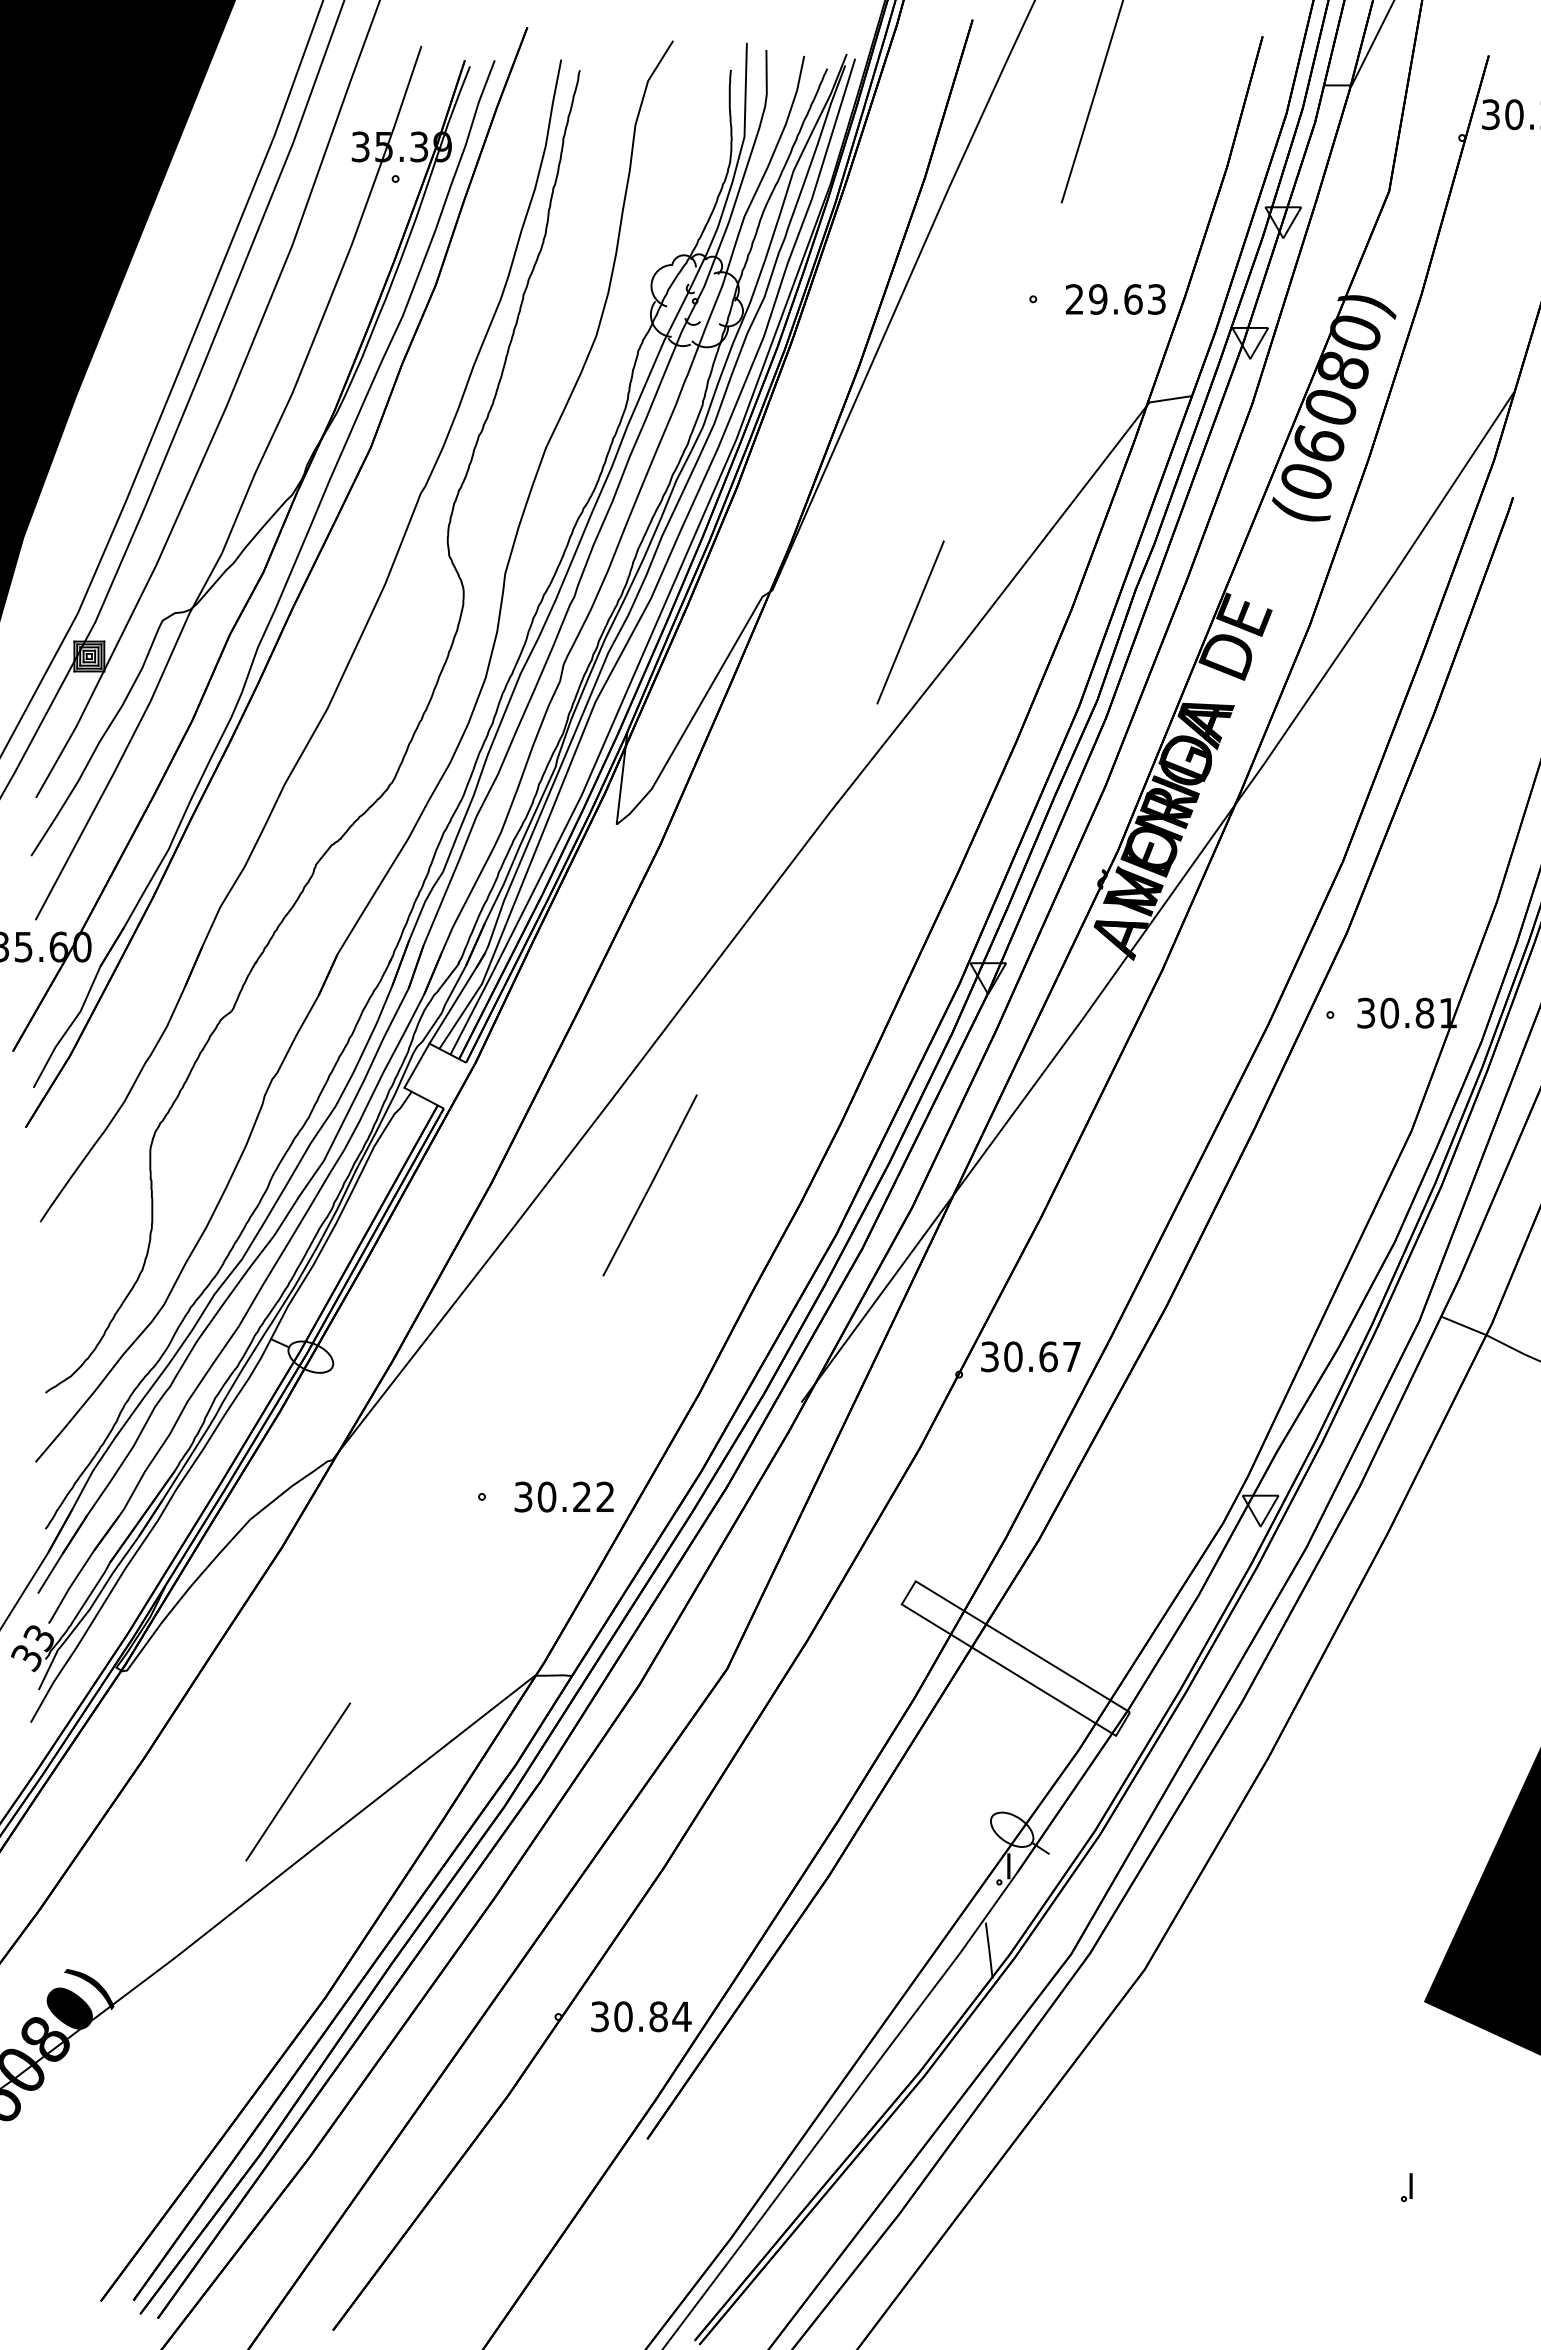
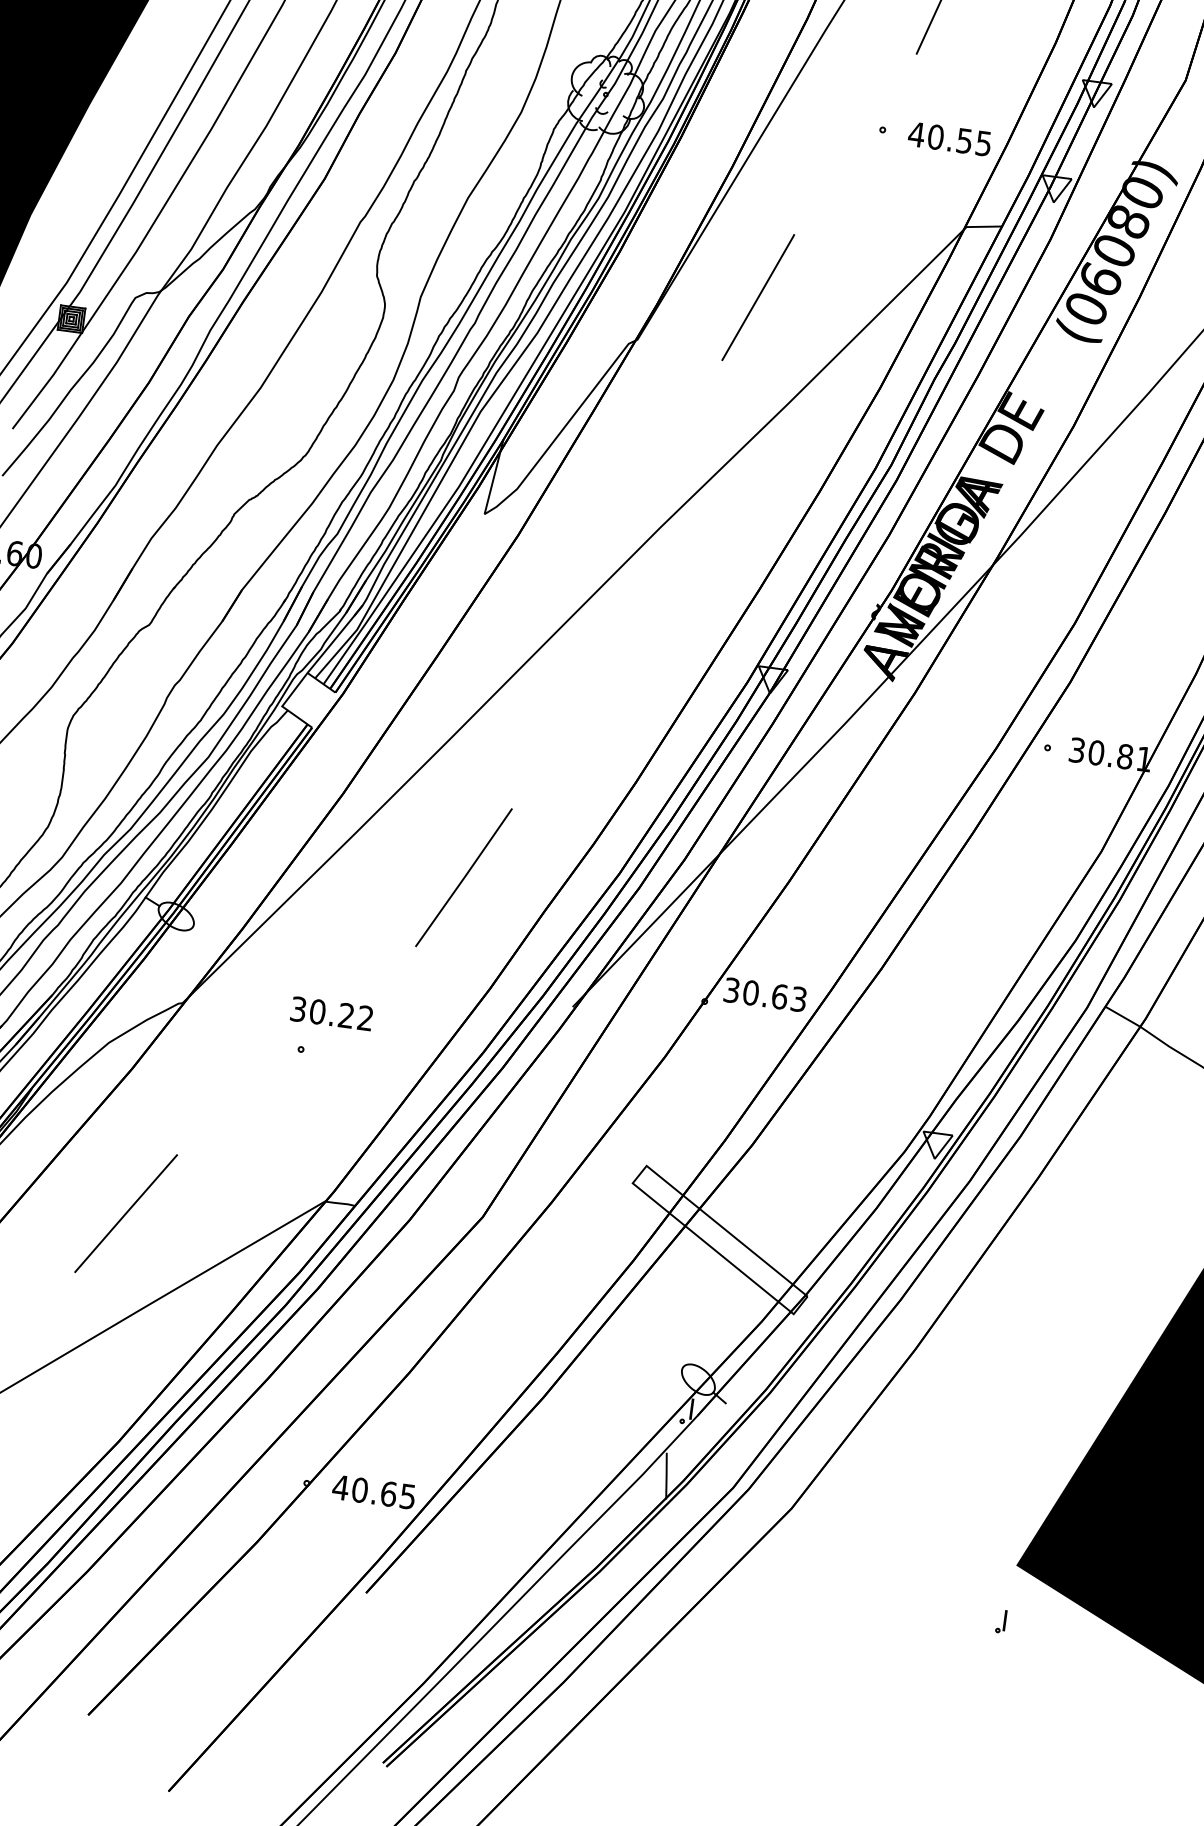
text: (1115, 299) -> (949, 139), 29.63 -> 40.55
line: (910, 622) -> (758, 297), moved
line: (649, 1185) -> (463, 877), moved
text: (1071, 1356) -> (798, 999), 30.67 -> 30.63
text: (563, 1496) -> (331, 1013), moved
line: (298, 1781) -> (126, 1213), moved
text: (640, 2016) -> (374, 1491), 30.84 -> 40.65
part: (1406, 2187) -> (1001, 1621), moved

